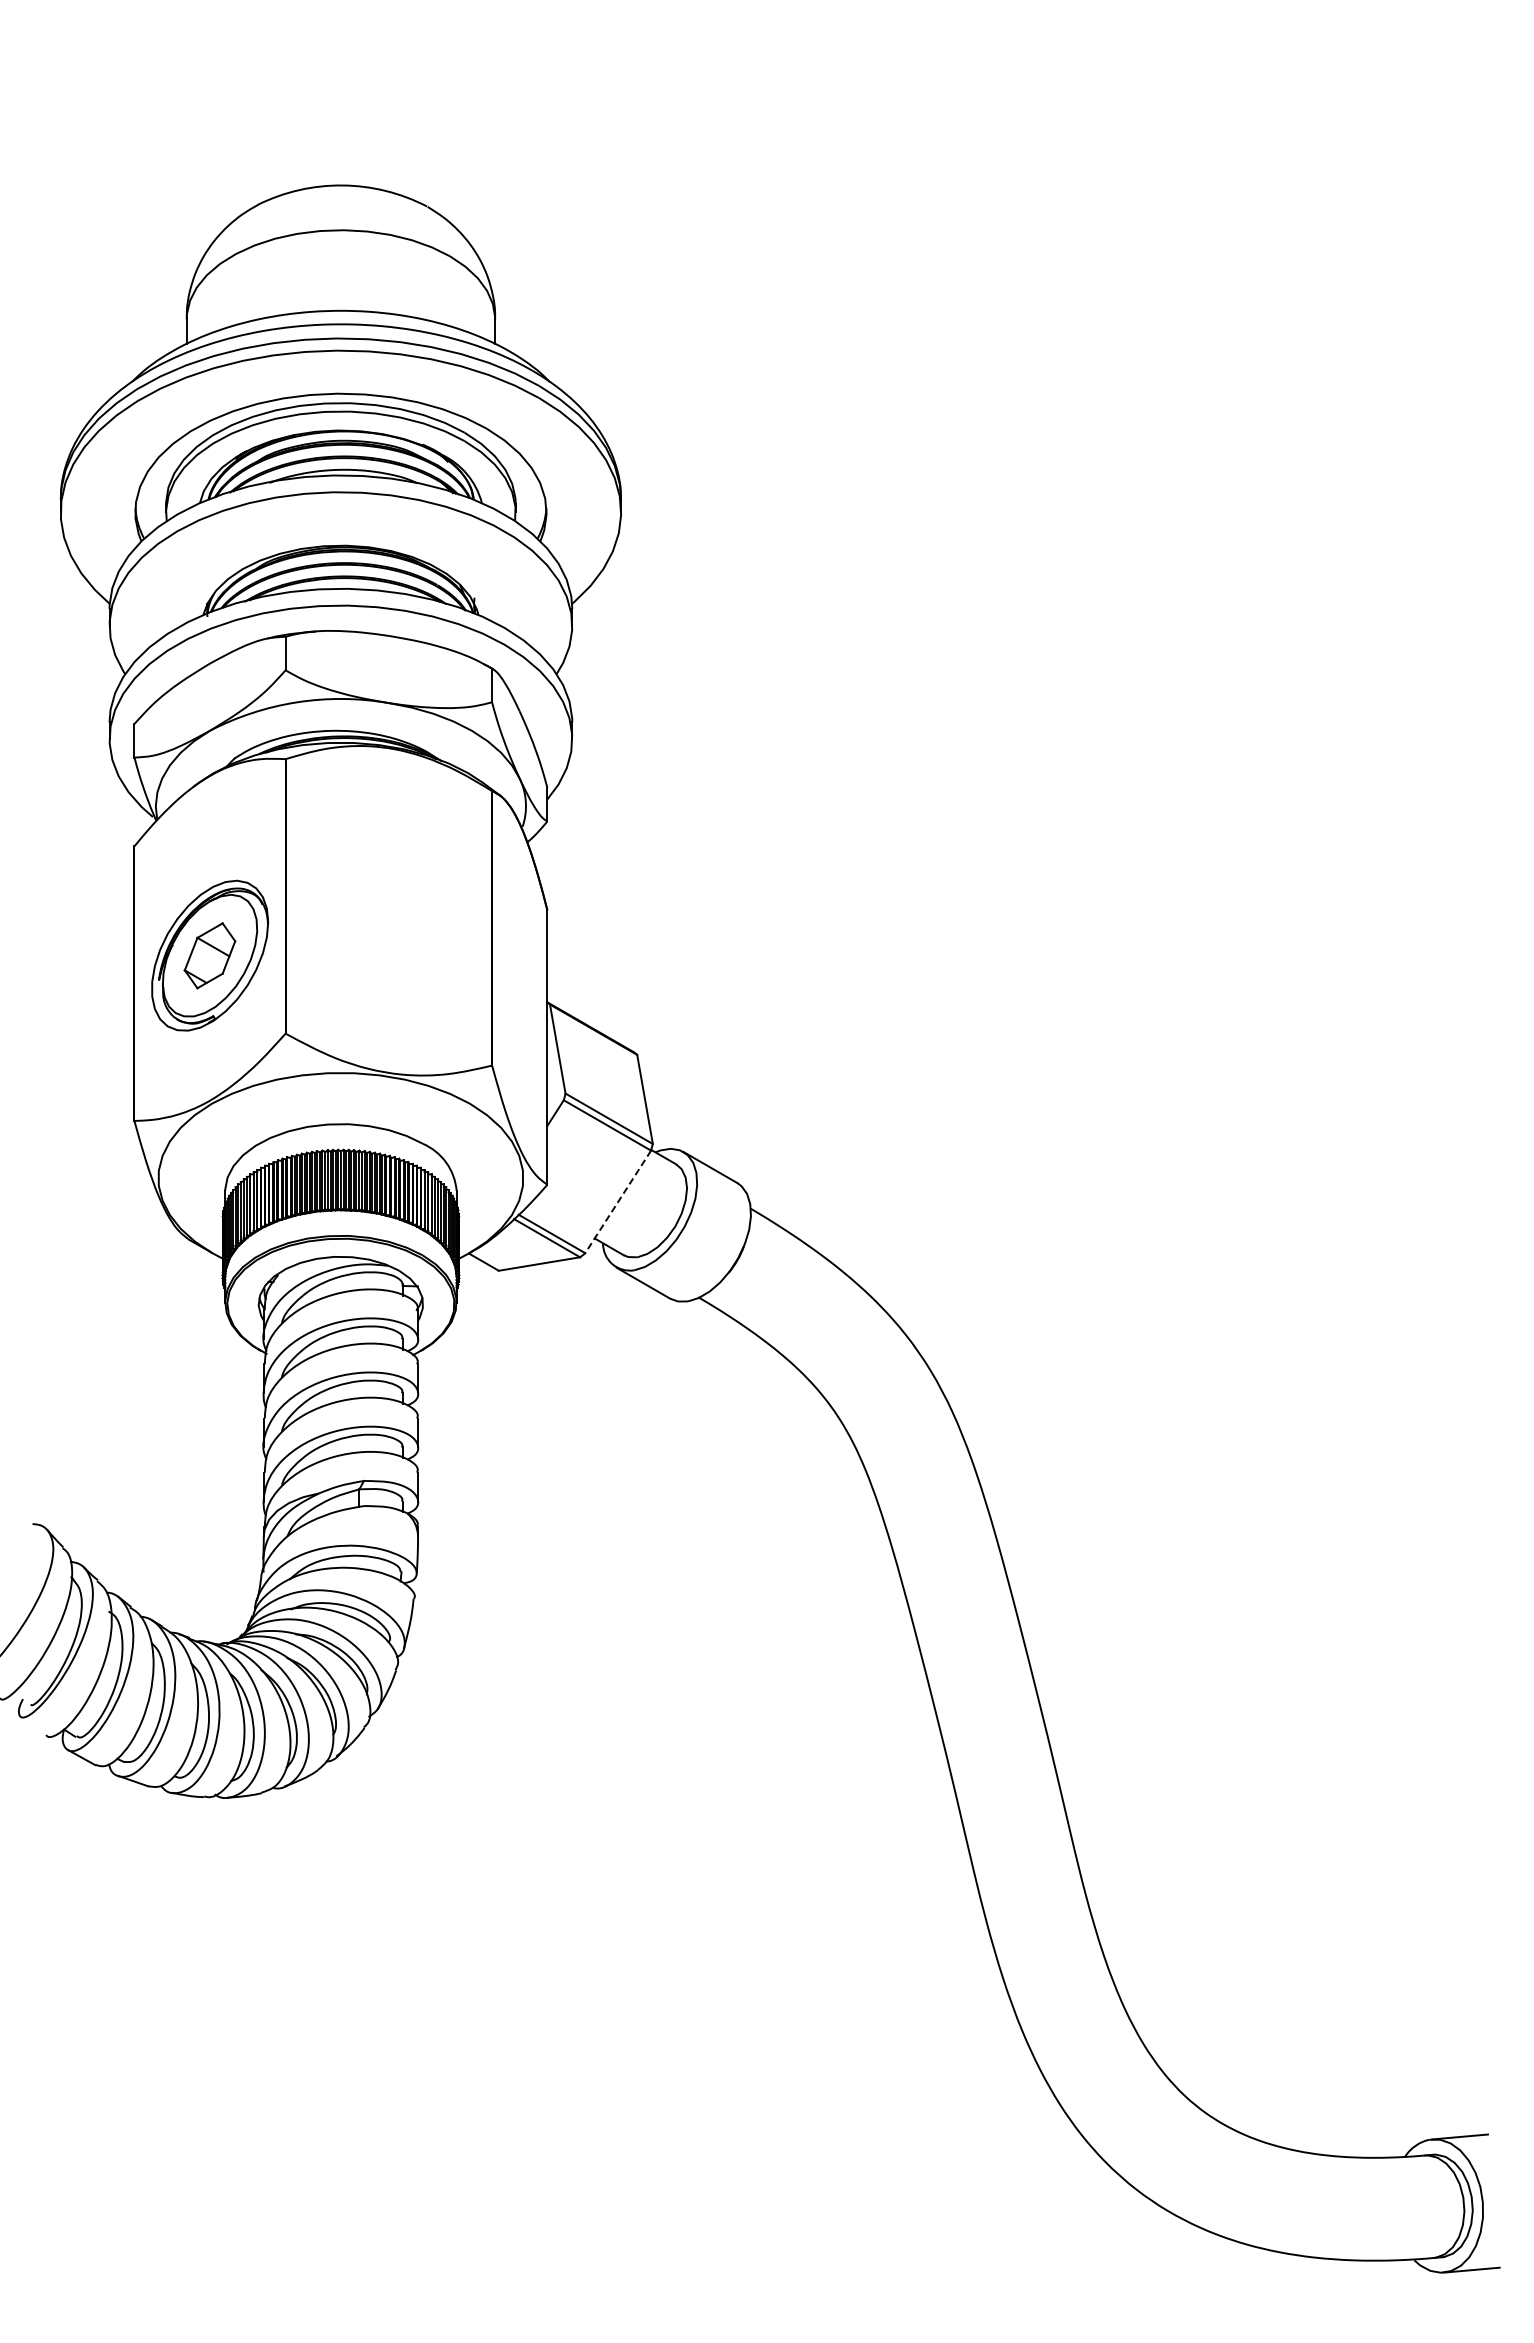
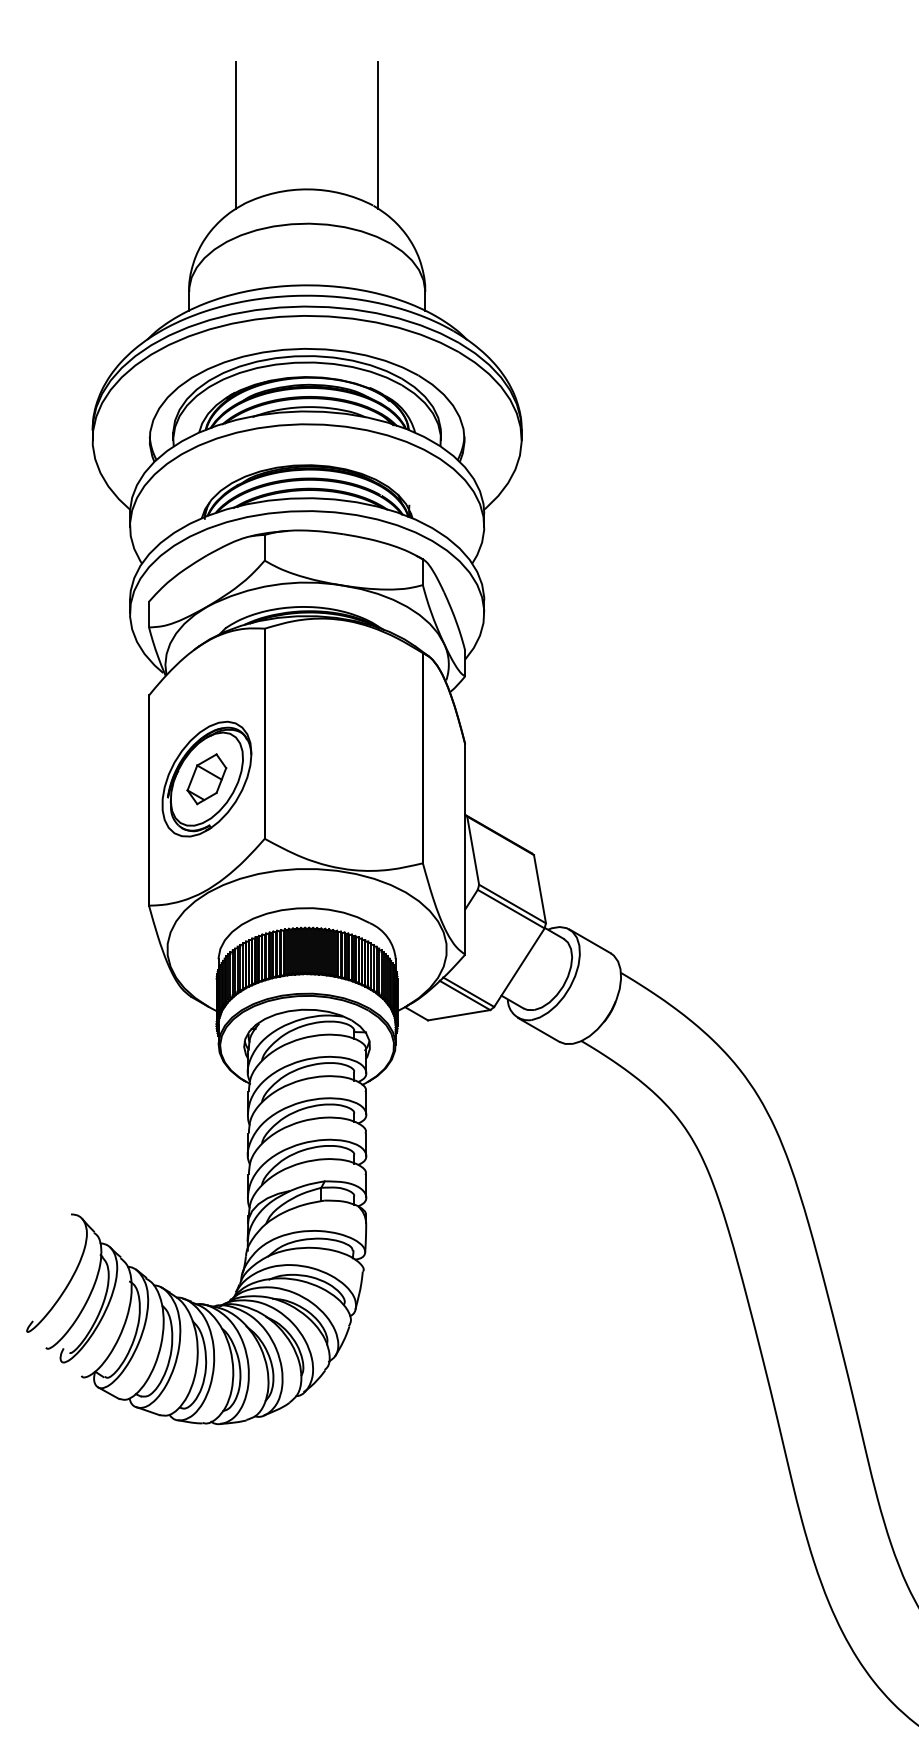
line: (248, 114) -> (236, 135), added
line: (433, 114) -> (378, 135), added
line: (618, 1201) -> (519, 967), dashed -> solid

